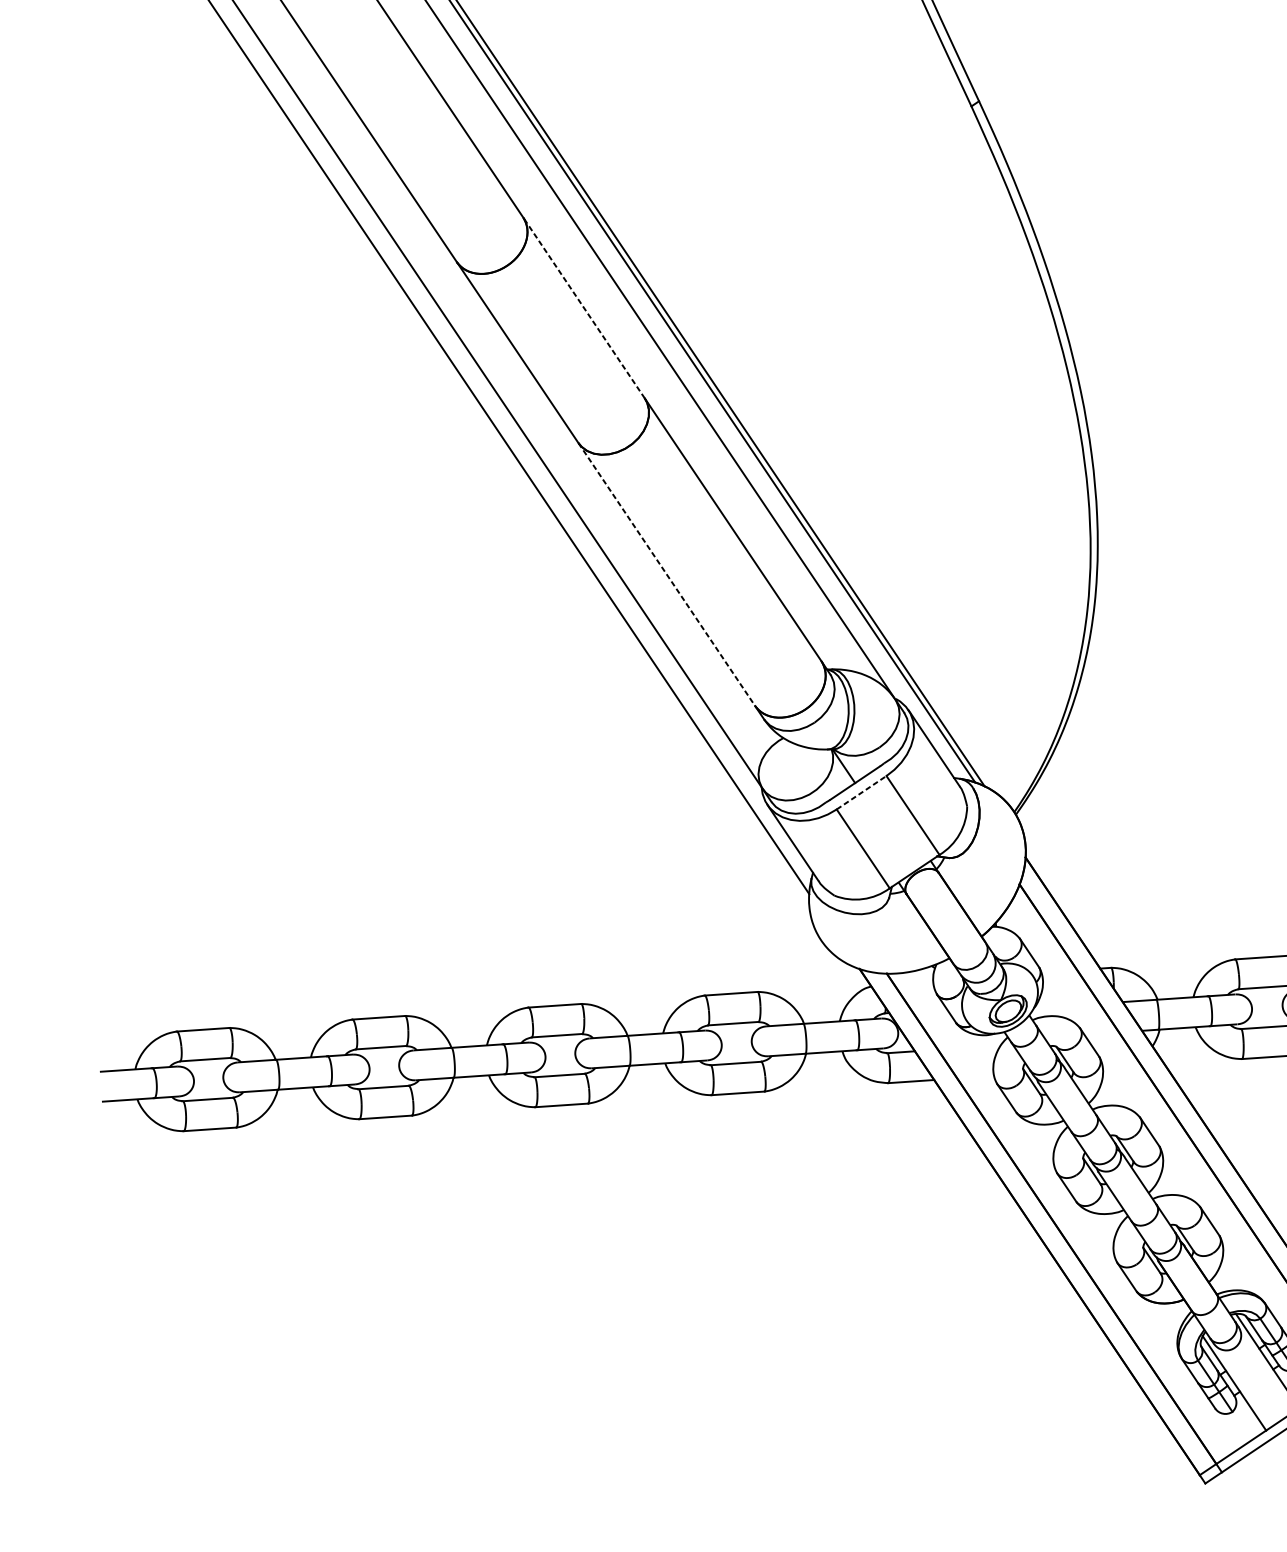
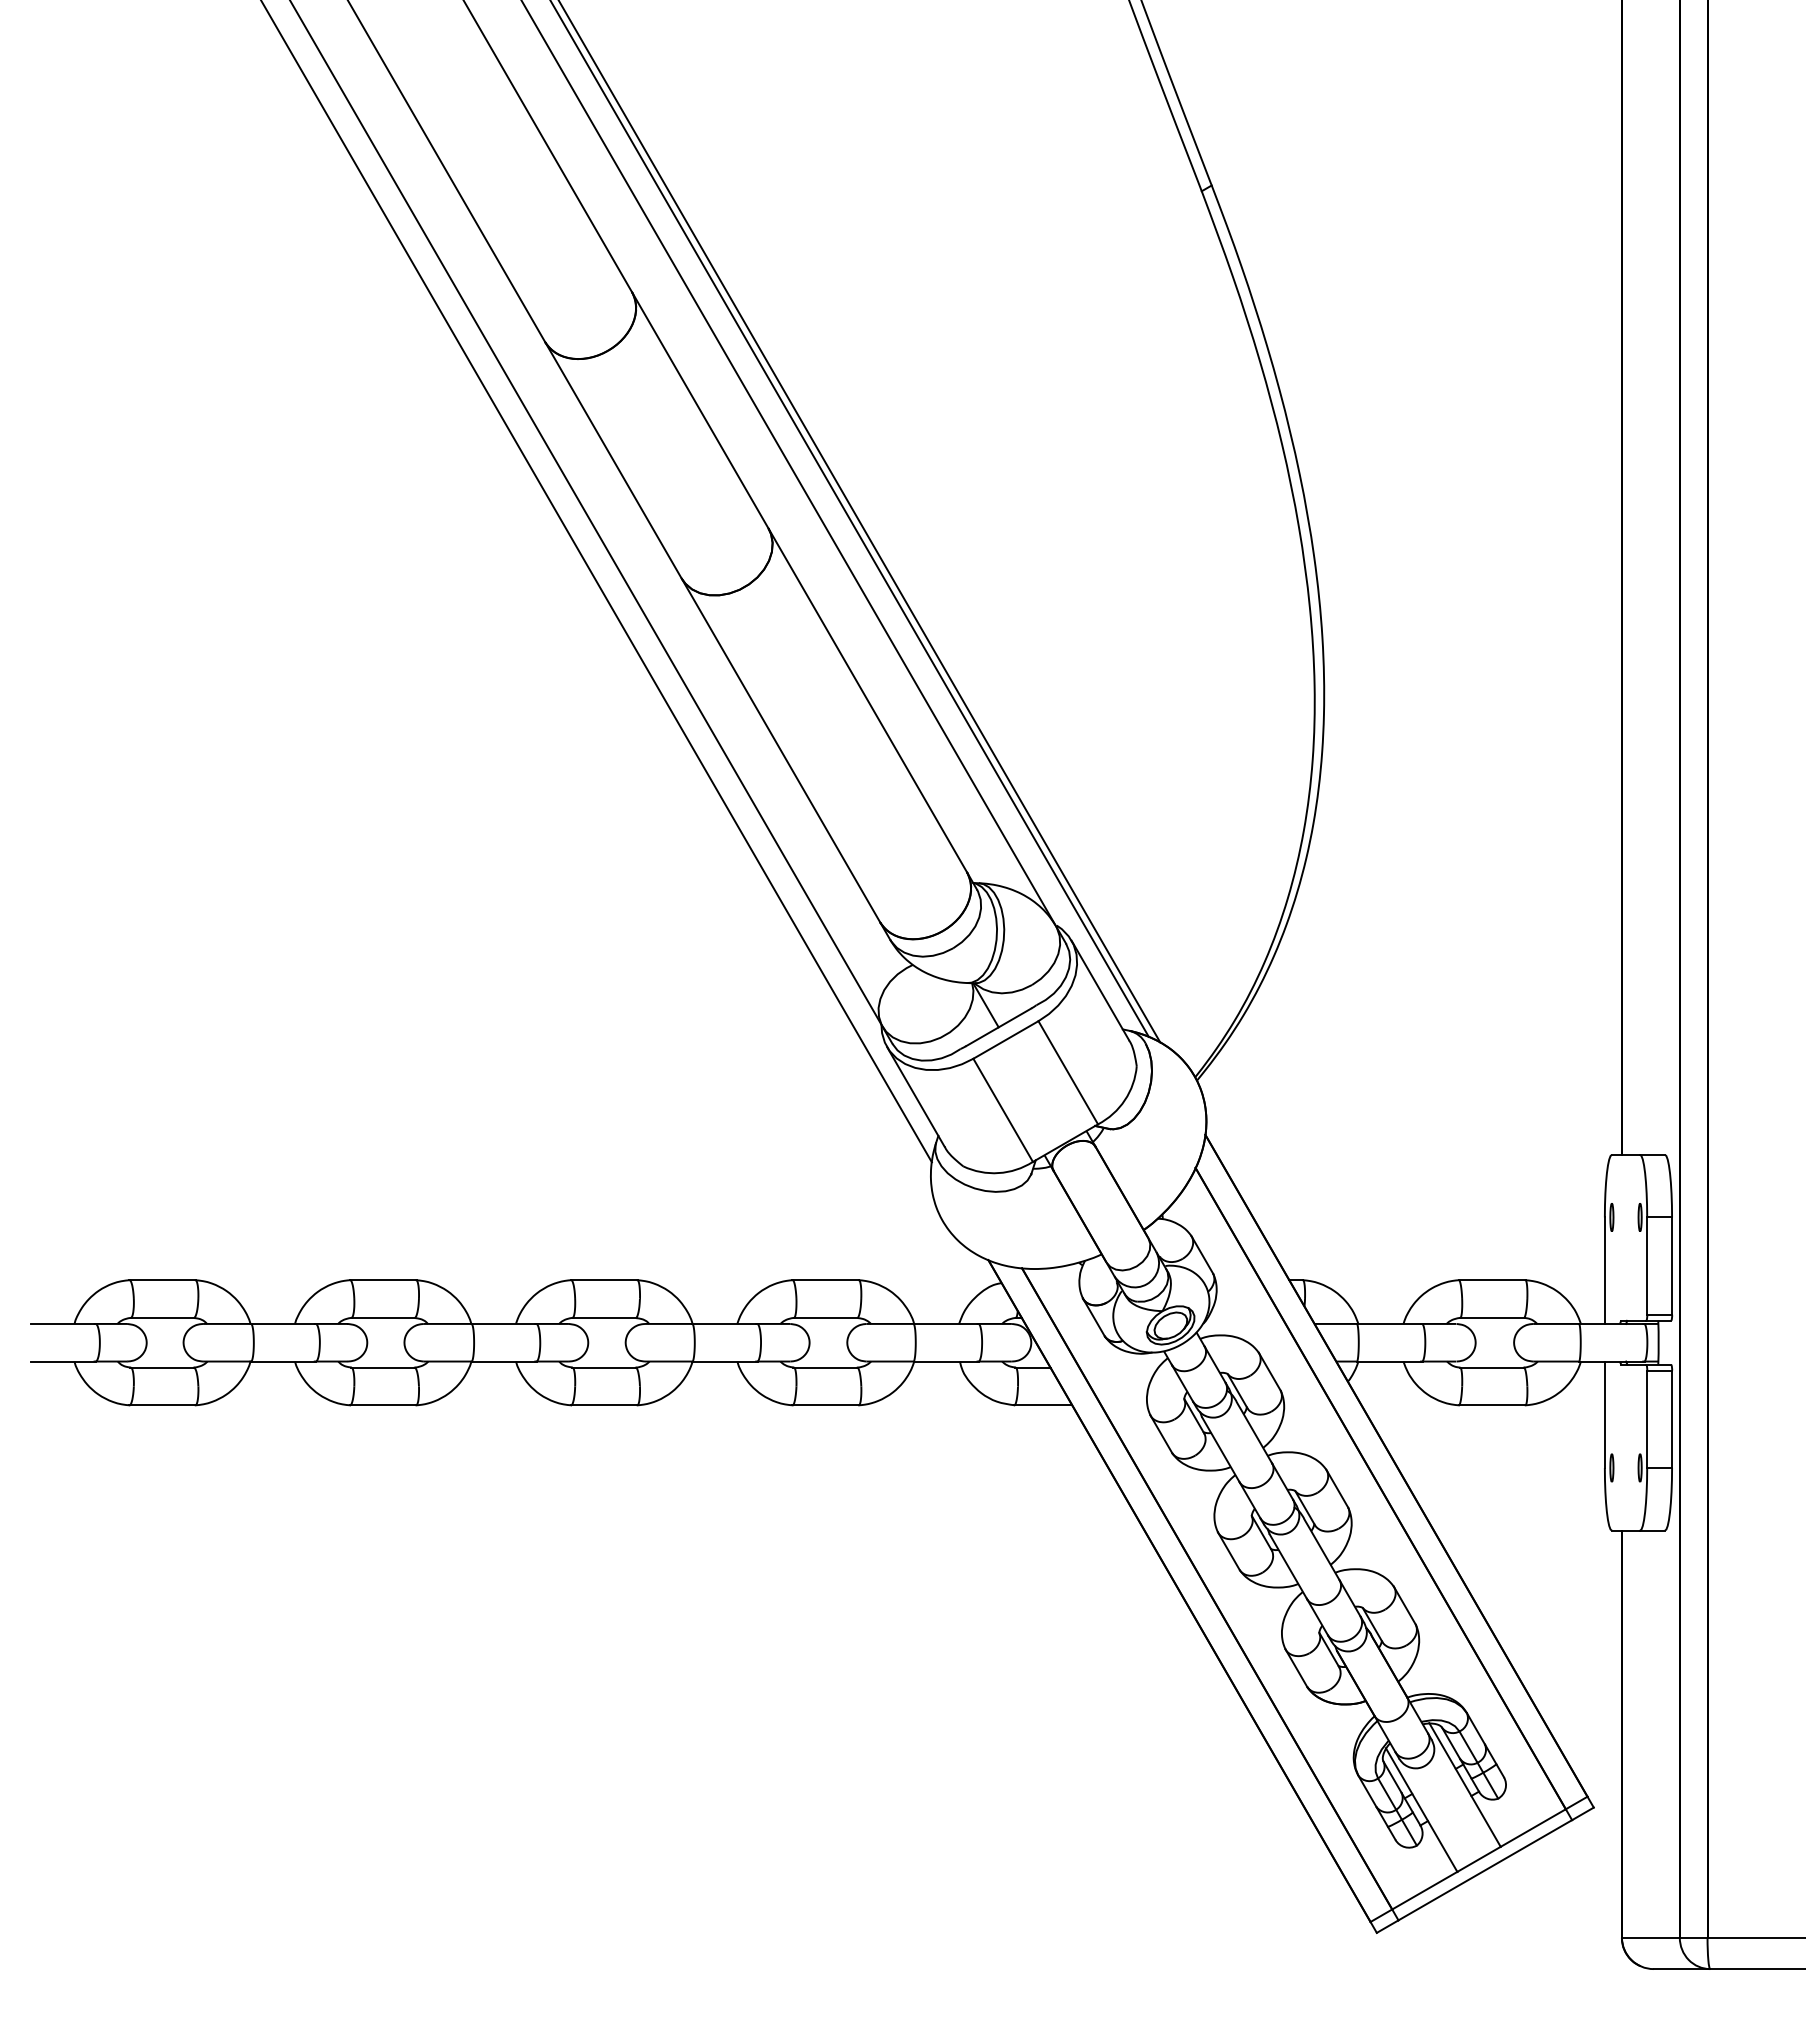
line: (584, 308) -> (700, 410), dashed -> solid
line: (667, 574) -> (781, 750), dashed -> solid
line: (861, 792) -> (1005, 1039), dashed -> solid

